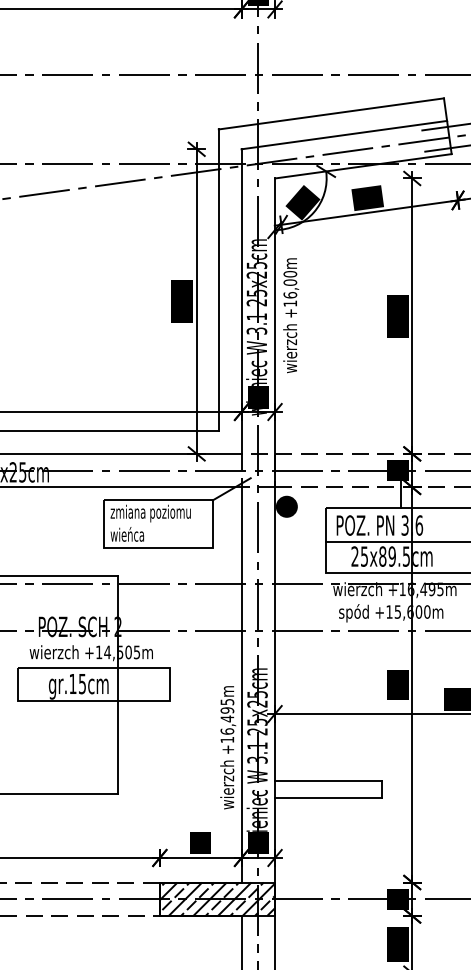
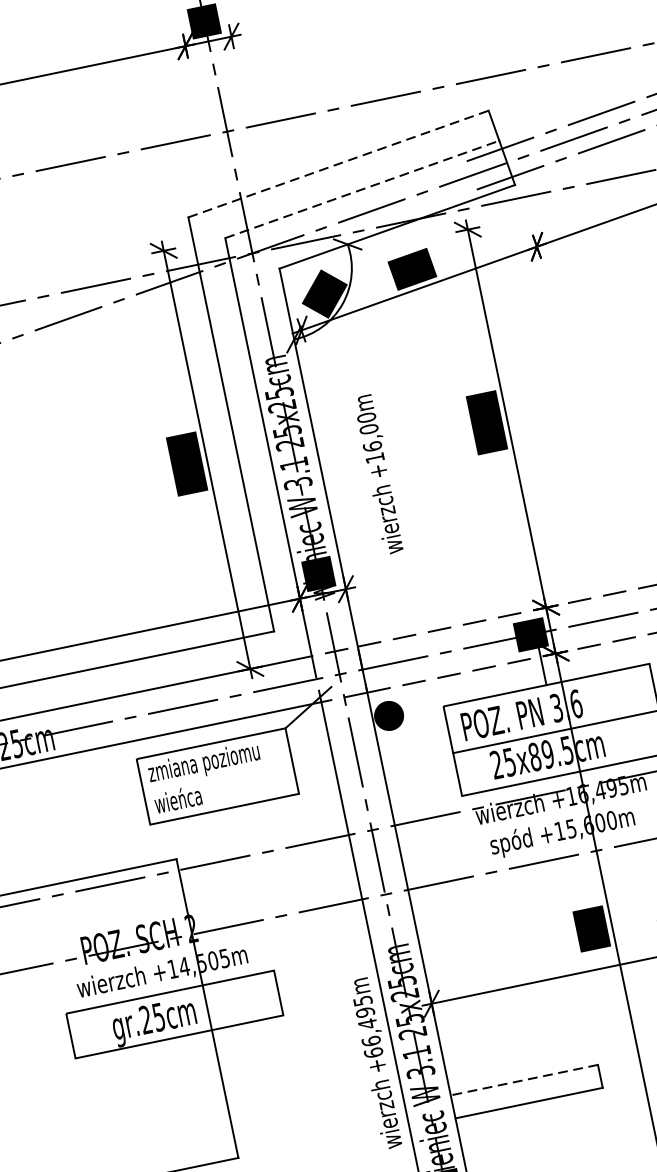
line: (331, 113) -> (338, 163), solid -> dashed
line: (344, 135) -> (362, 189), solid -> dashed
text: (291, 315) -> (379, 474), moved
text: (72, 683) -> (145, 1019), gr.15cm -> gr.25cm
text: (227, 739) -> (373, 1052), +16,495m -> +66,495m
line: (328, 780) -> (524, 1079), solid -> dashed

